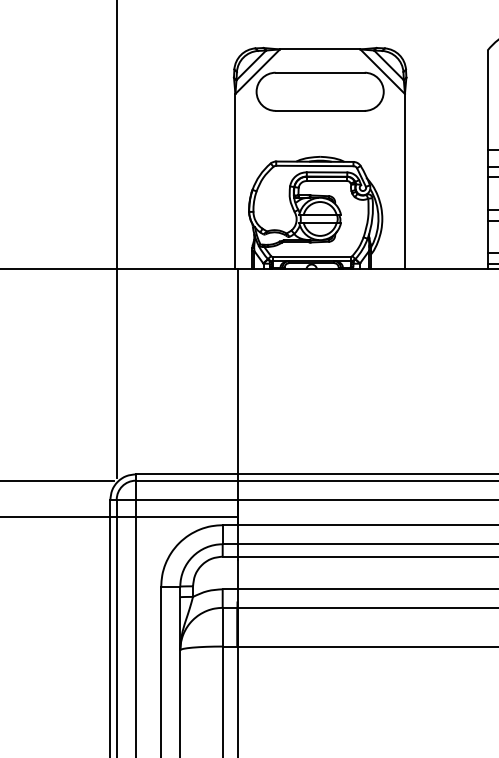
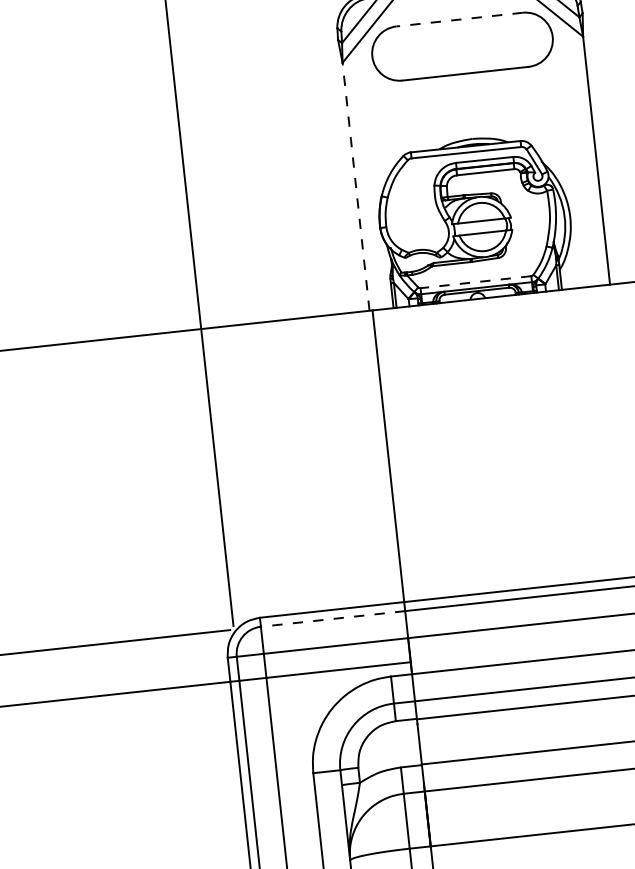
line: (320, 72) -> (460, 19), solid -> dashed
line: (235, 180) -> (356, 185), solid -> dashed
line: (311, 256) -> (475, 281), solid -> dashed
line: (186, 480) -> (332, 618), solid -> dashed

